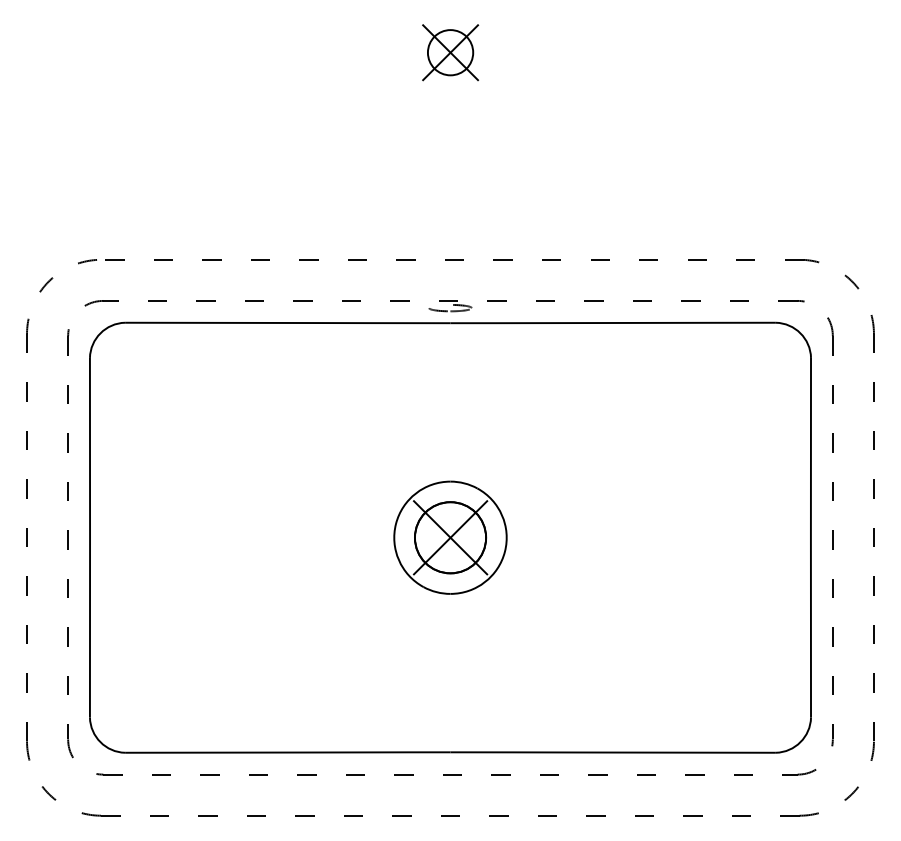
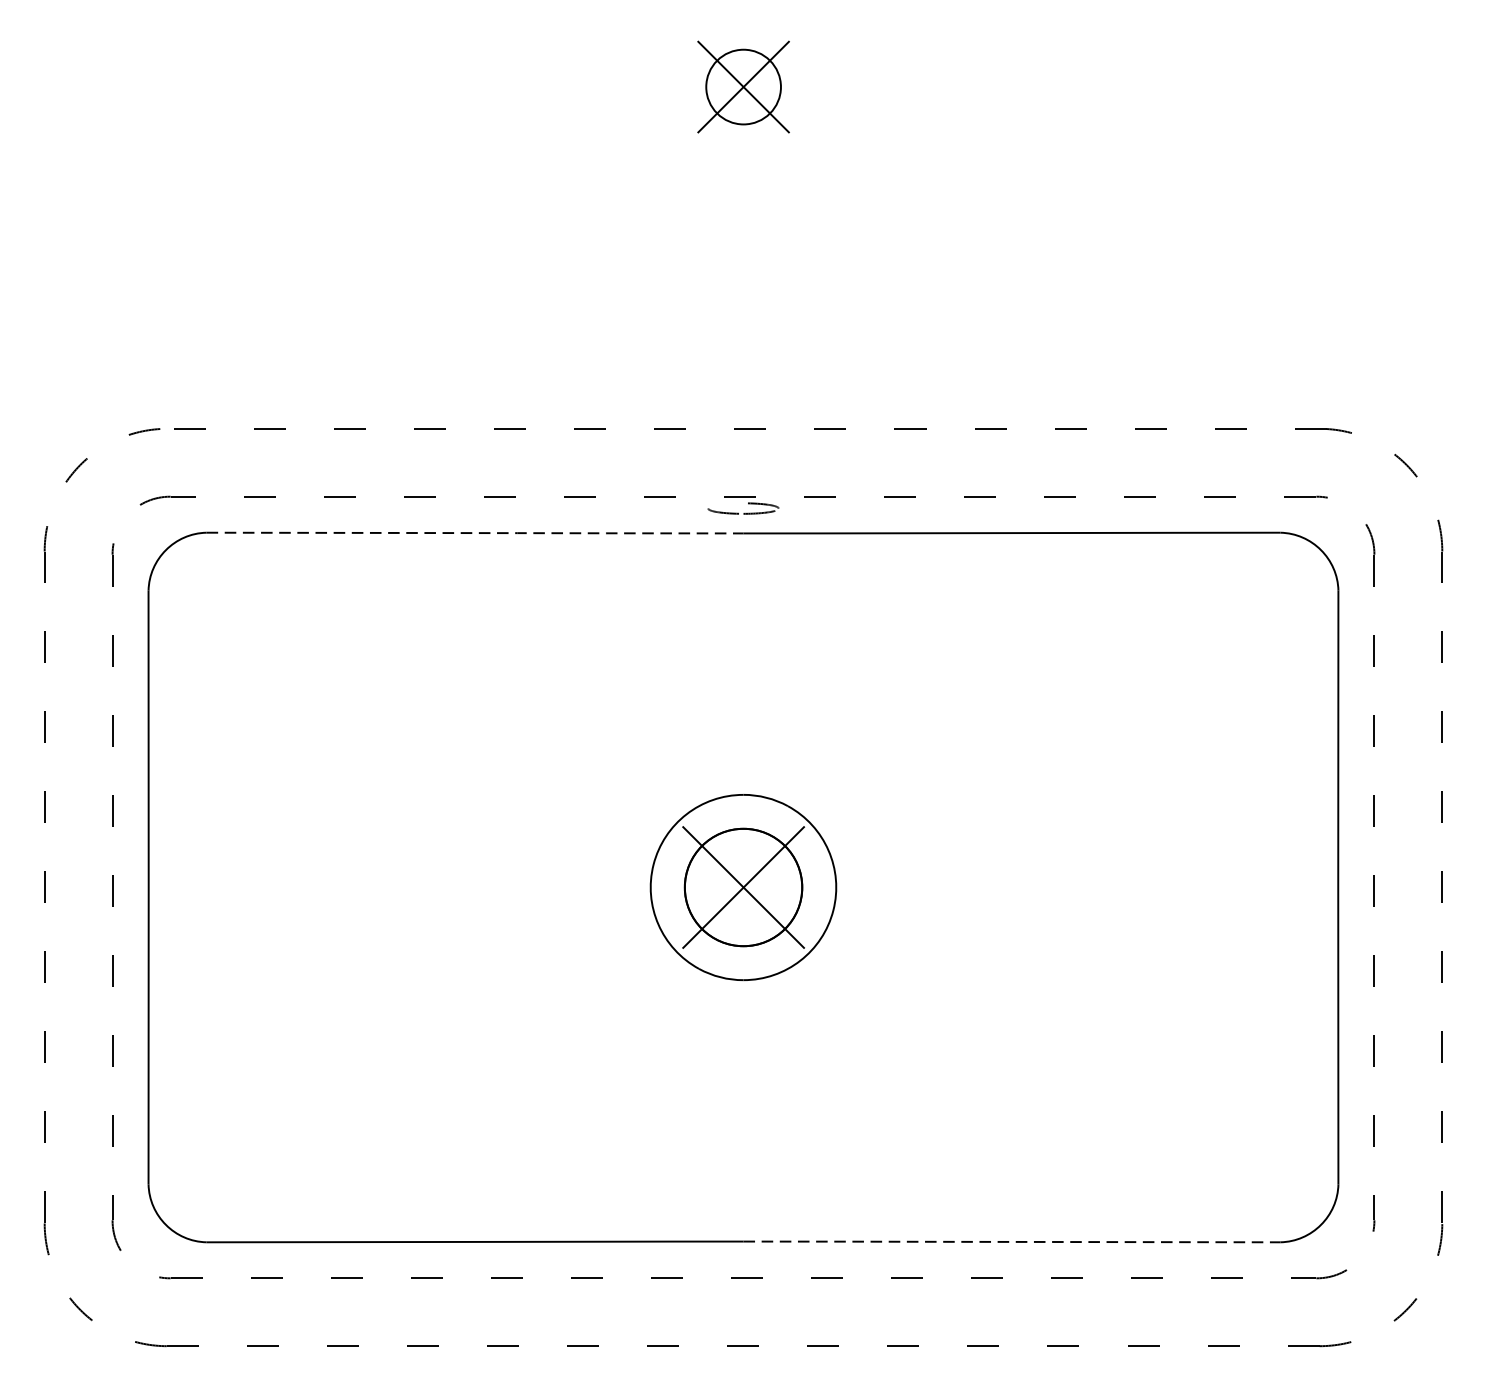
line: (289, 322) -> (477, 532), solid -> dashed
line: (612, 752) -> (1010, 1241), solid -> dashed

